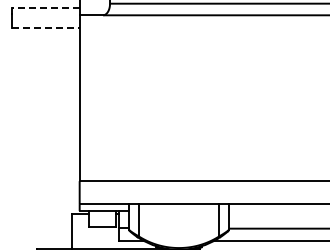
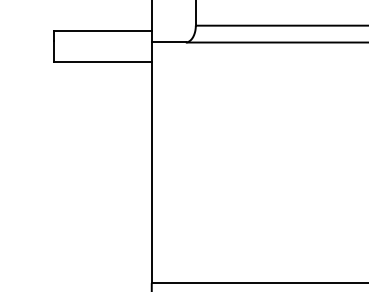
line: (45, 7) -> (102, 31), dashed -> solid
line: (45, 28) -> (102, 61), dashed -> solid

